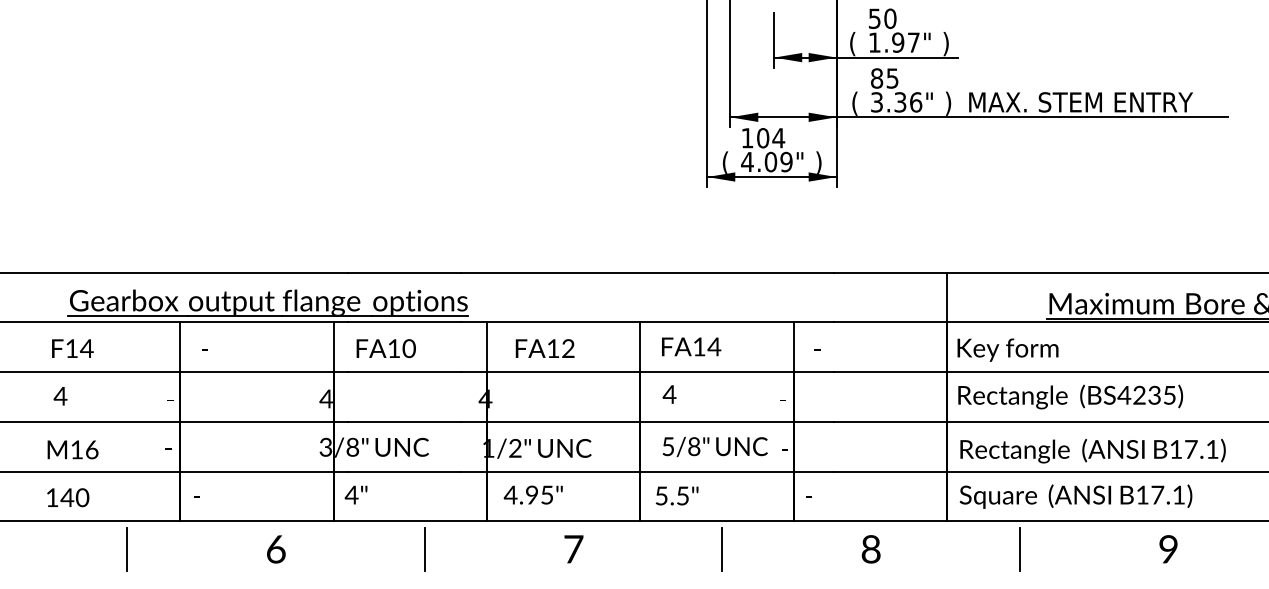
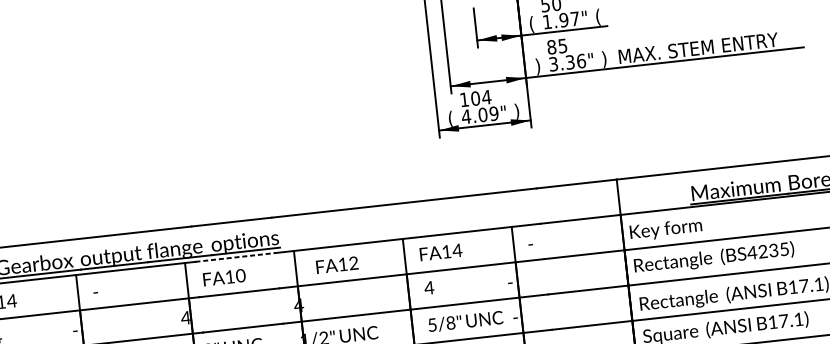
text: (945, 44) -> (597, 17), ) -> (
text: (854, 103) -> (537, 66), ( -> )
line: (405, 322) -> (236, 257), solid -> dashed

